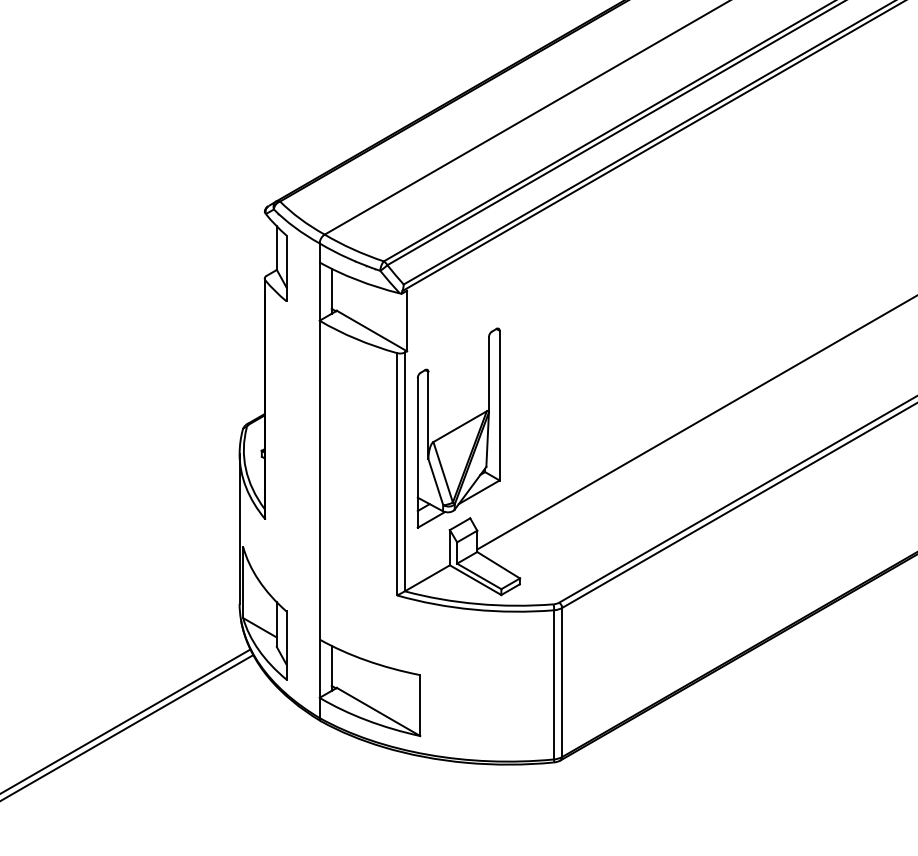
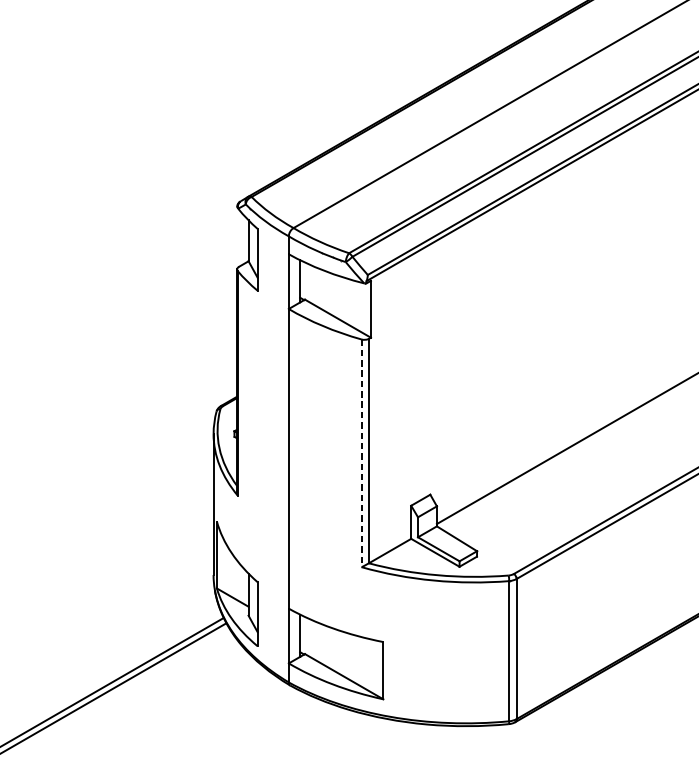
part: (458, 427) -> (419, 409), removed
line: (397, 474) -> (361, 453), solid -> dashed

